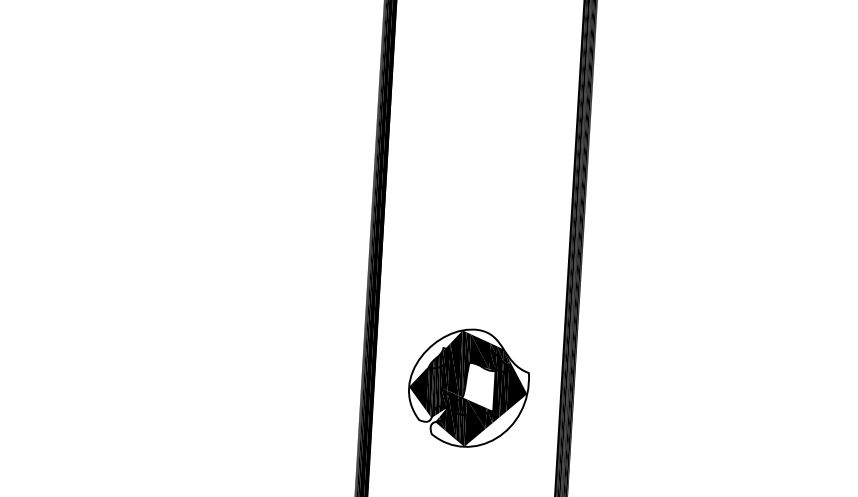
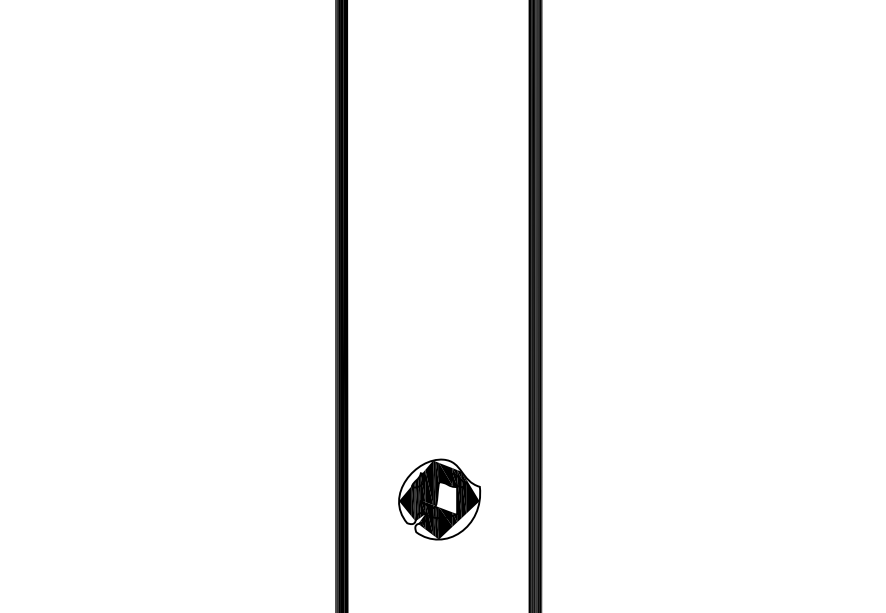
part: (468, 388) -> (439, 499), size x0.7

